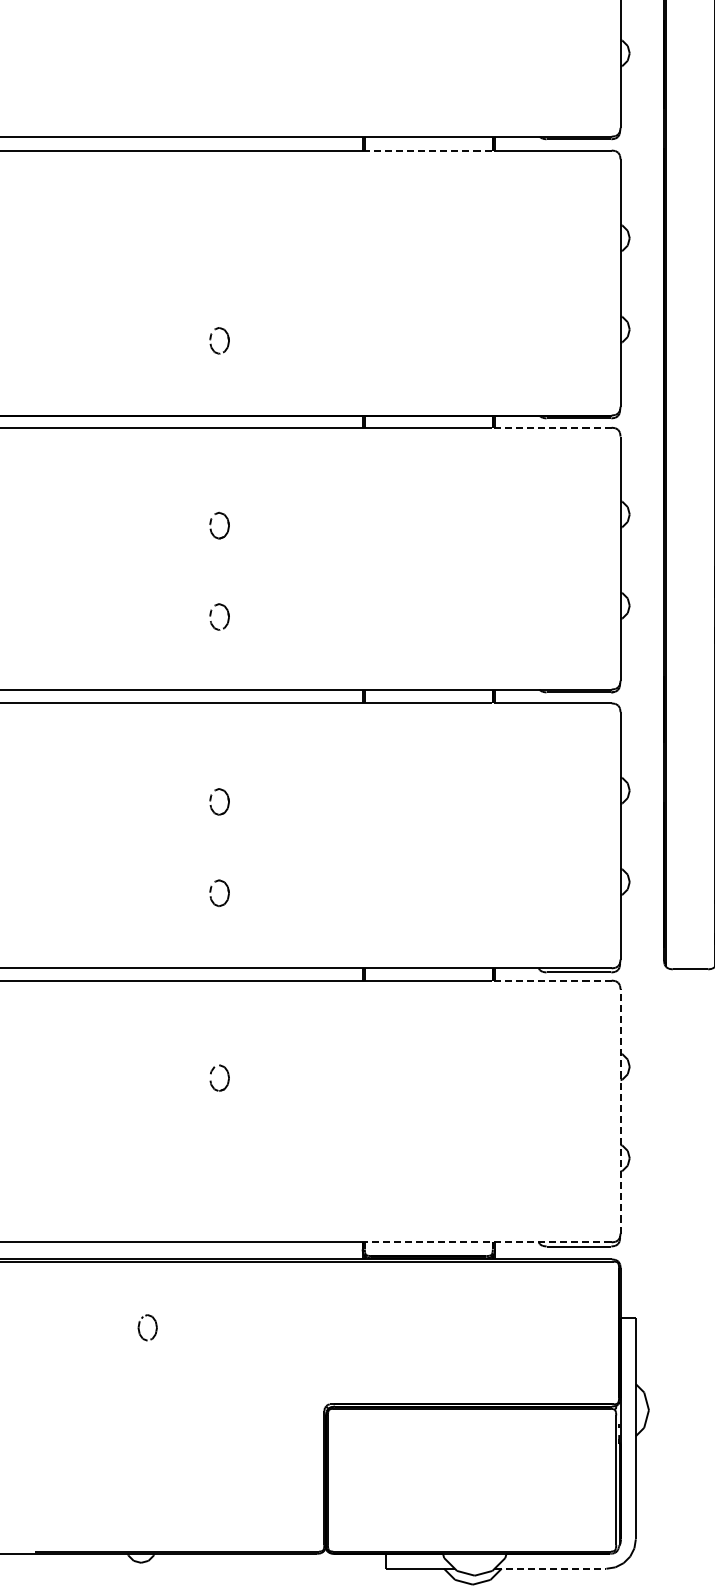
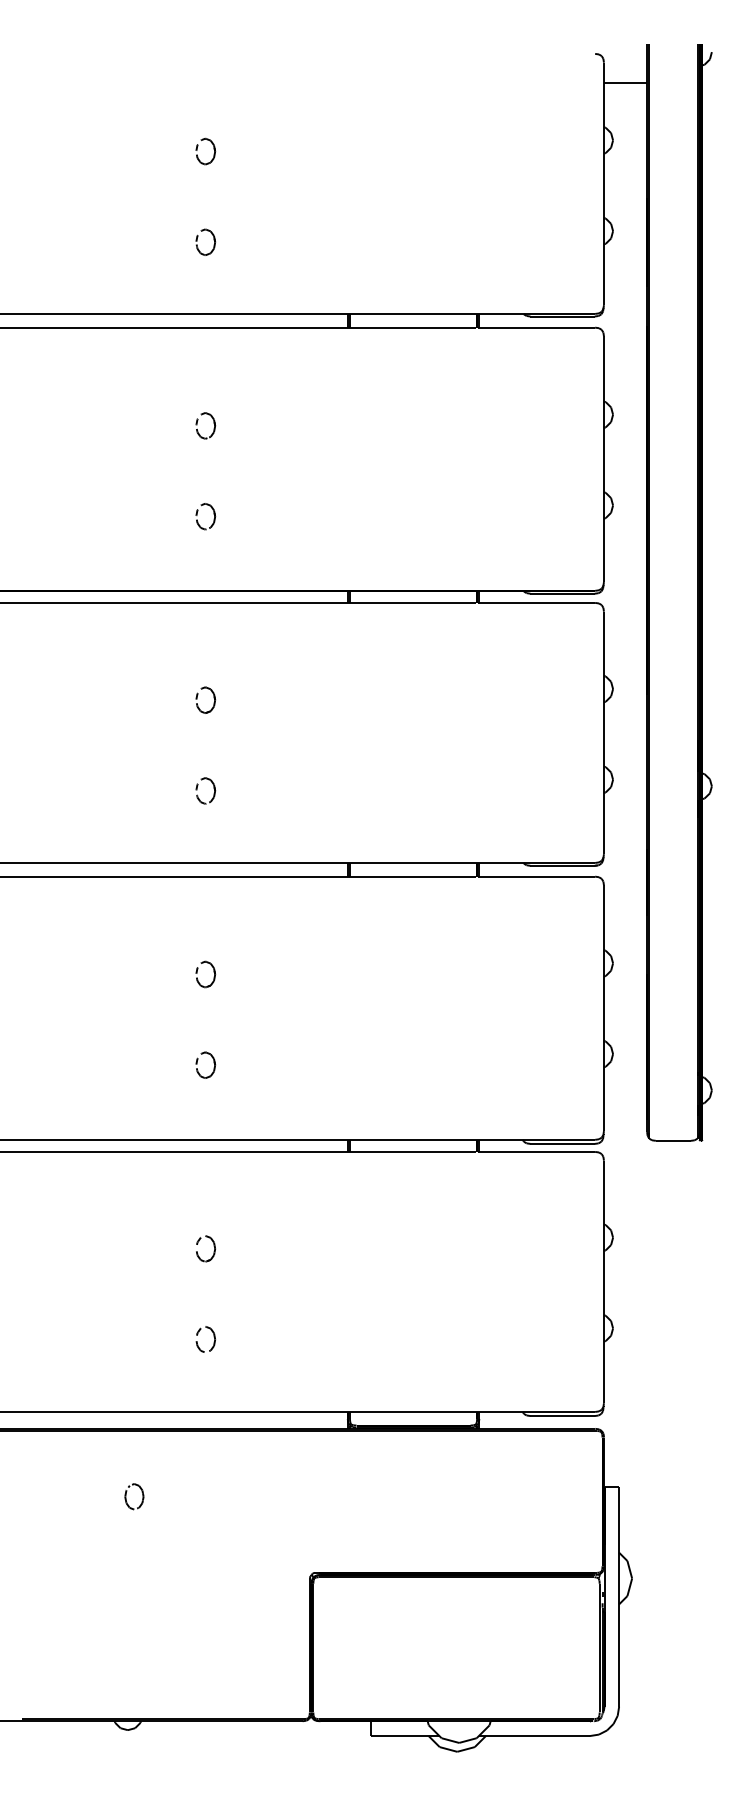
part: (211, 63) -> (197, 241), added
line: (426, 150) -> (411, 327), dashed -> solid
part: (211, 249) -> (197, 425), added
line: (552, 427) -> (536, 602), dashed -> solid
line: (552, 980) -> (536, 1151), dashed -> solid
line: (620, 1111) -> (603, 1281), dashed -> solid
part: (227, 1167) -> (213, 1337), added
line: (487, 1241) -> (471, 1411), dashed -> solid
line: (550, 1569) -> (534, 1736), dashed -> solid

